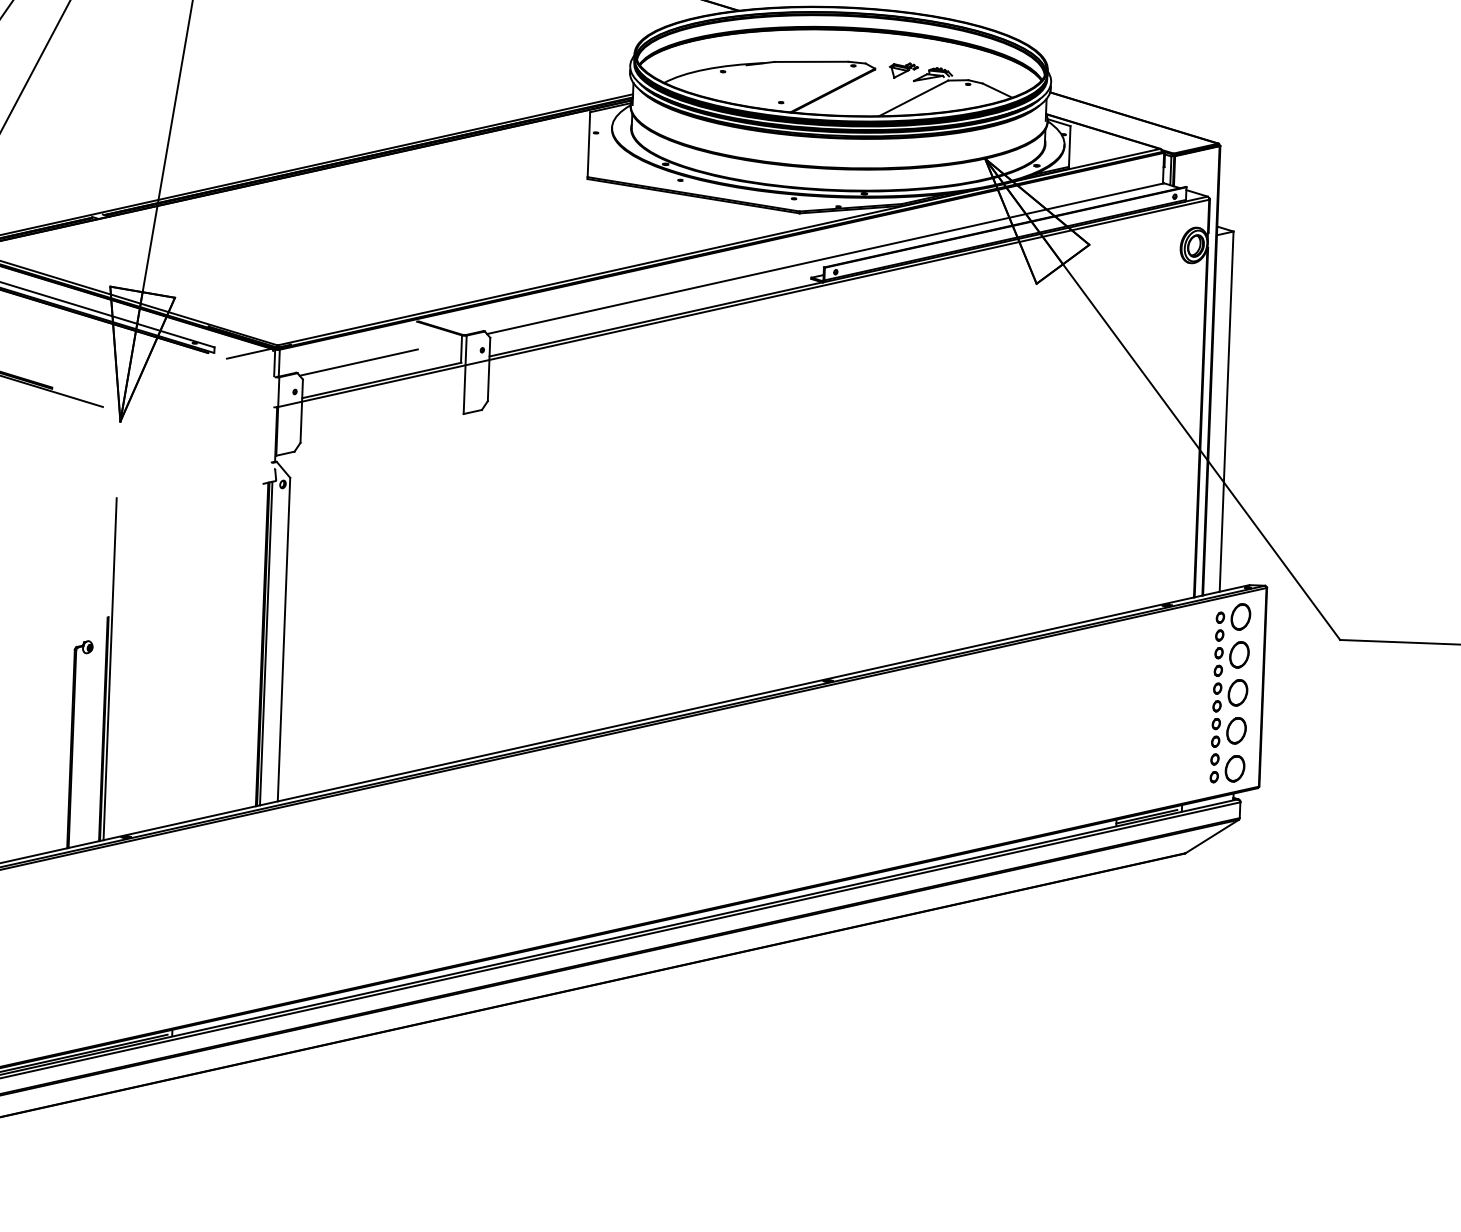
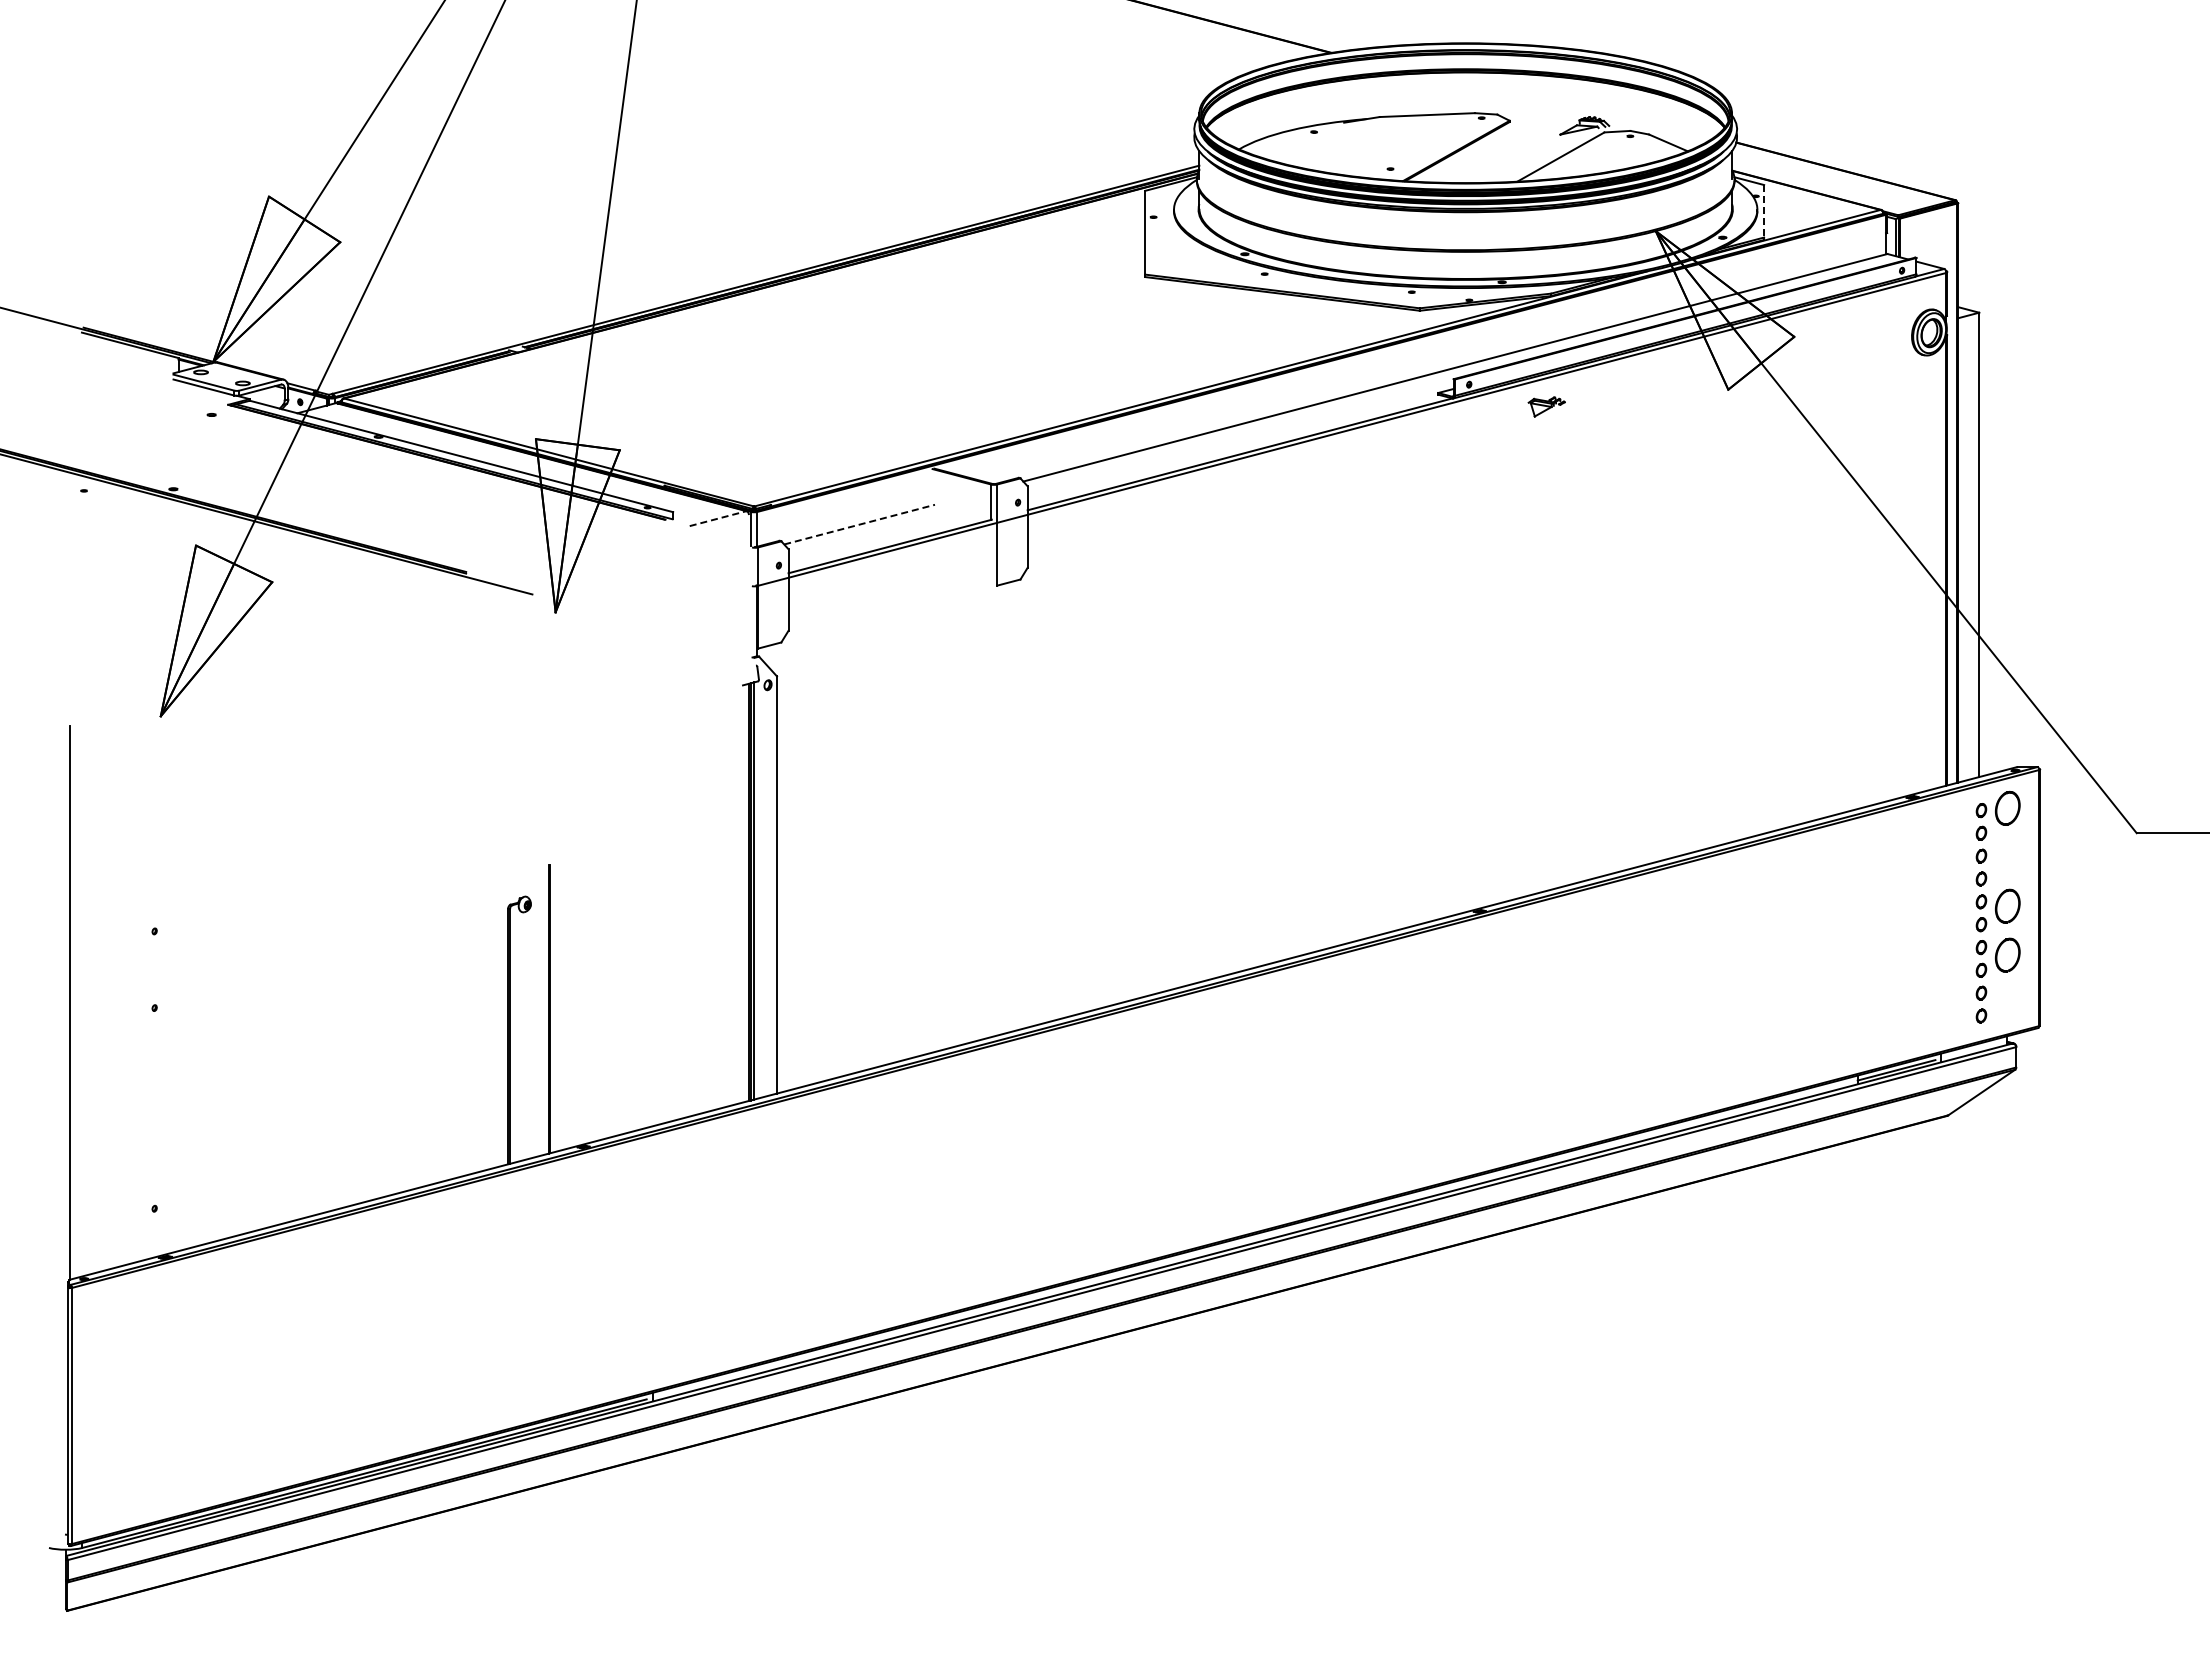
part: (903, 70) -> (1546, 406), moved
line: (1069, 146) -> (1764, 211), solid -> dashed
line: (249, 353) -> (718, 518), solid -> dashed
line: (358, 362) -> (859, 524), solid -> dashed
part: (1239, 654) -> (2007, 856), removed
line: (110, 669) -> (554, 931), removed
part: (1234, 768) -> (2007, 1003), removed

